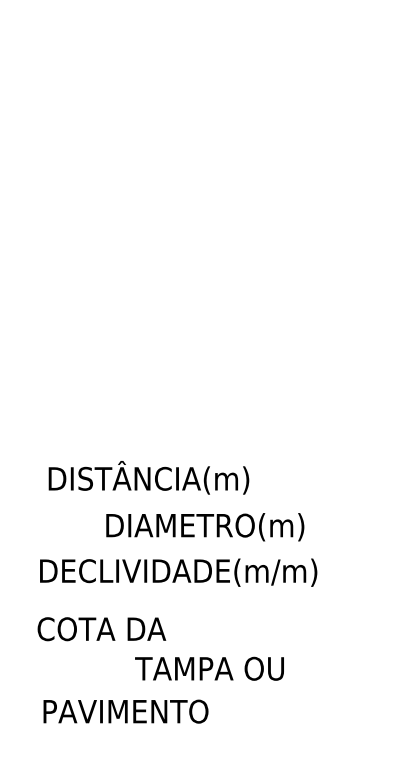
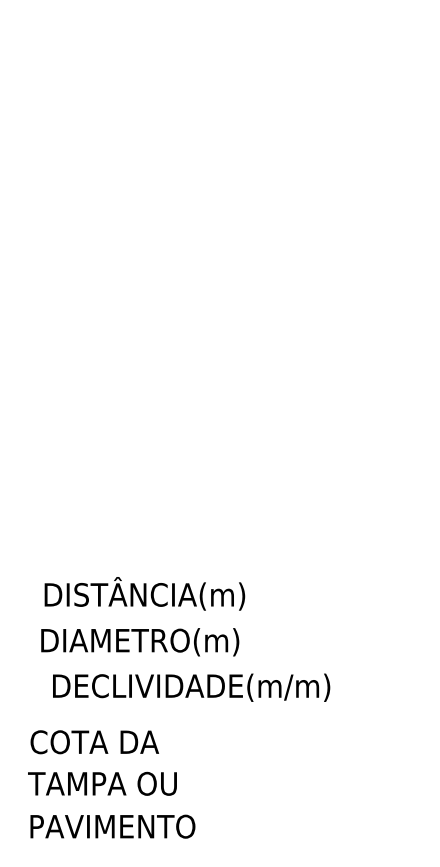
text: (148, 477) -> (144, 593), moved
text: (205, 527) -> (140, 642), moved
text: (101, 629) -> (94, 742), moved
text: (209, 668) -> (102, 783), moved
text: (125, 711) -> (112, 826), moved

